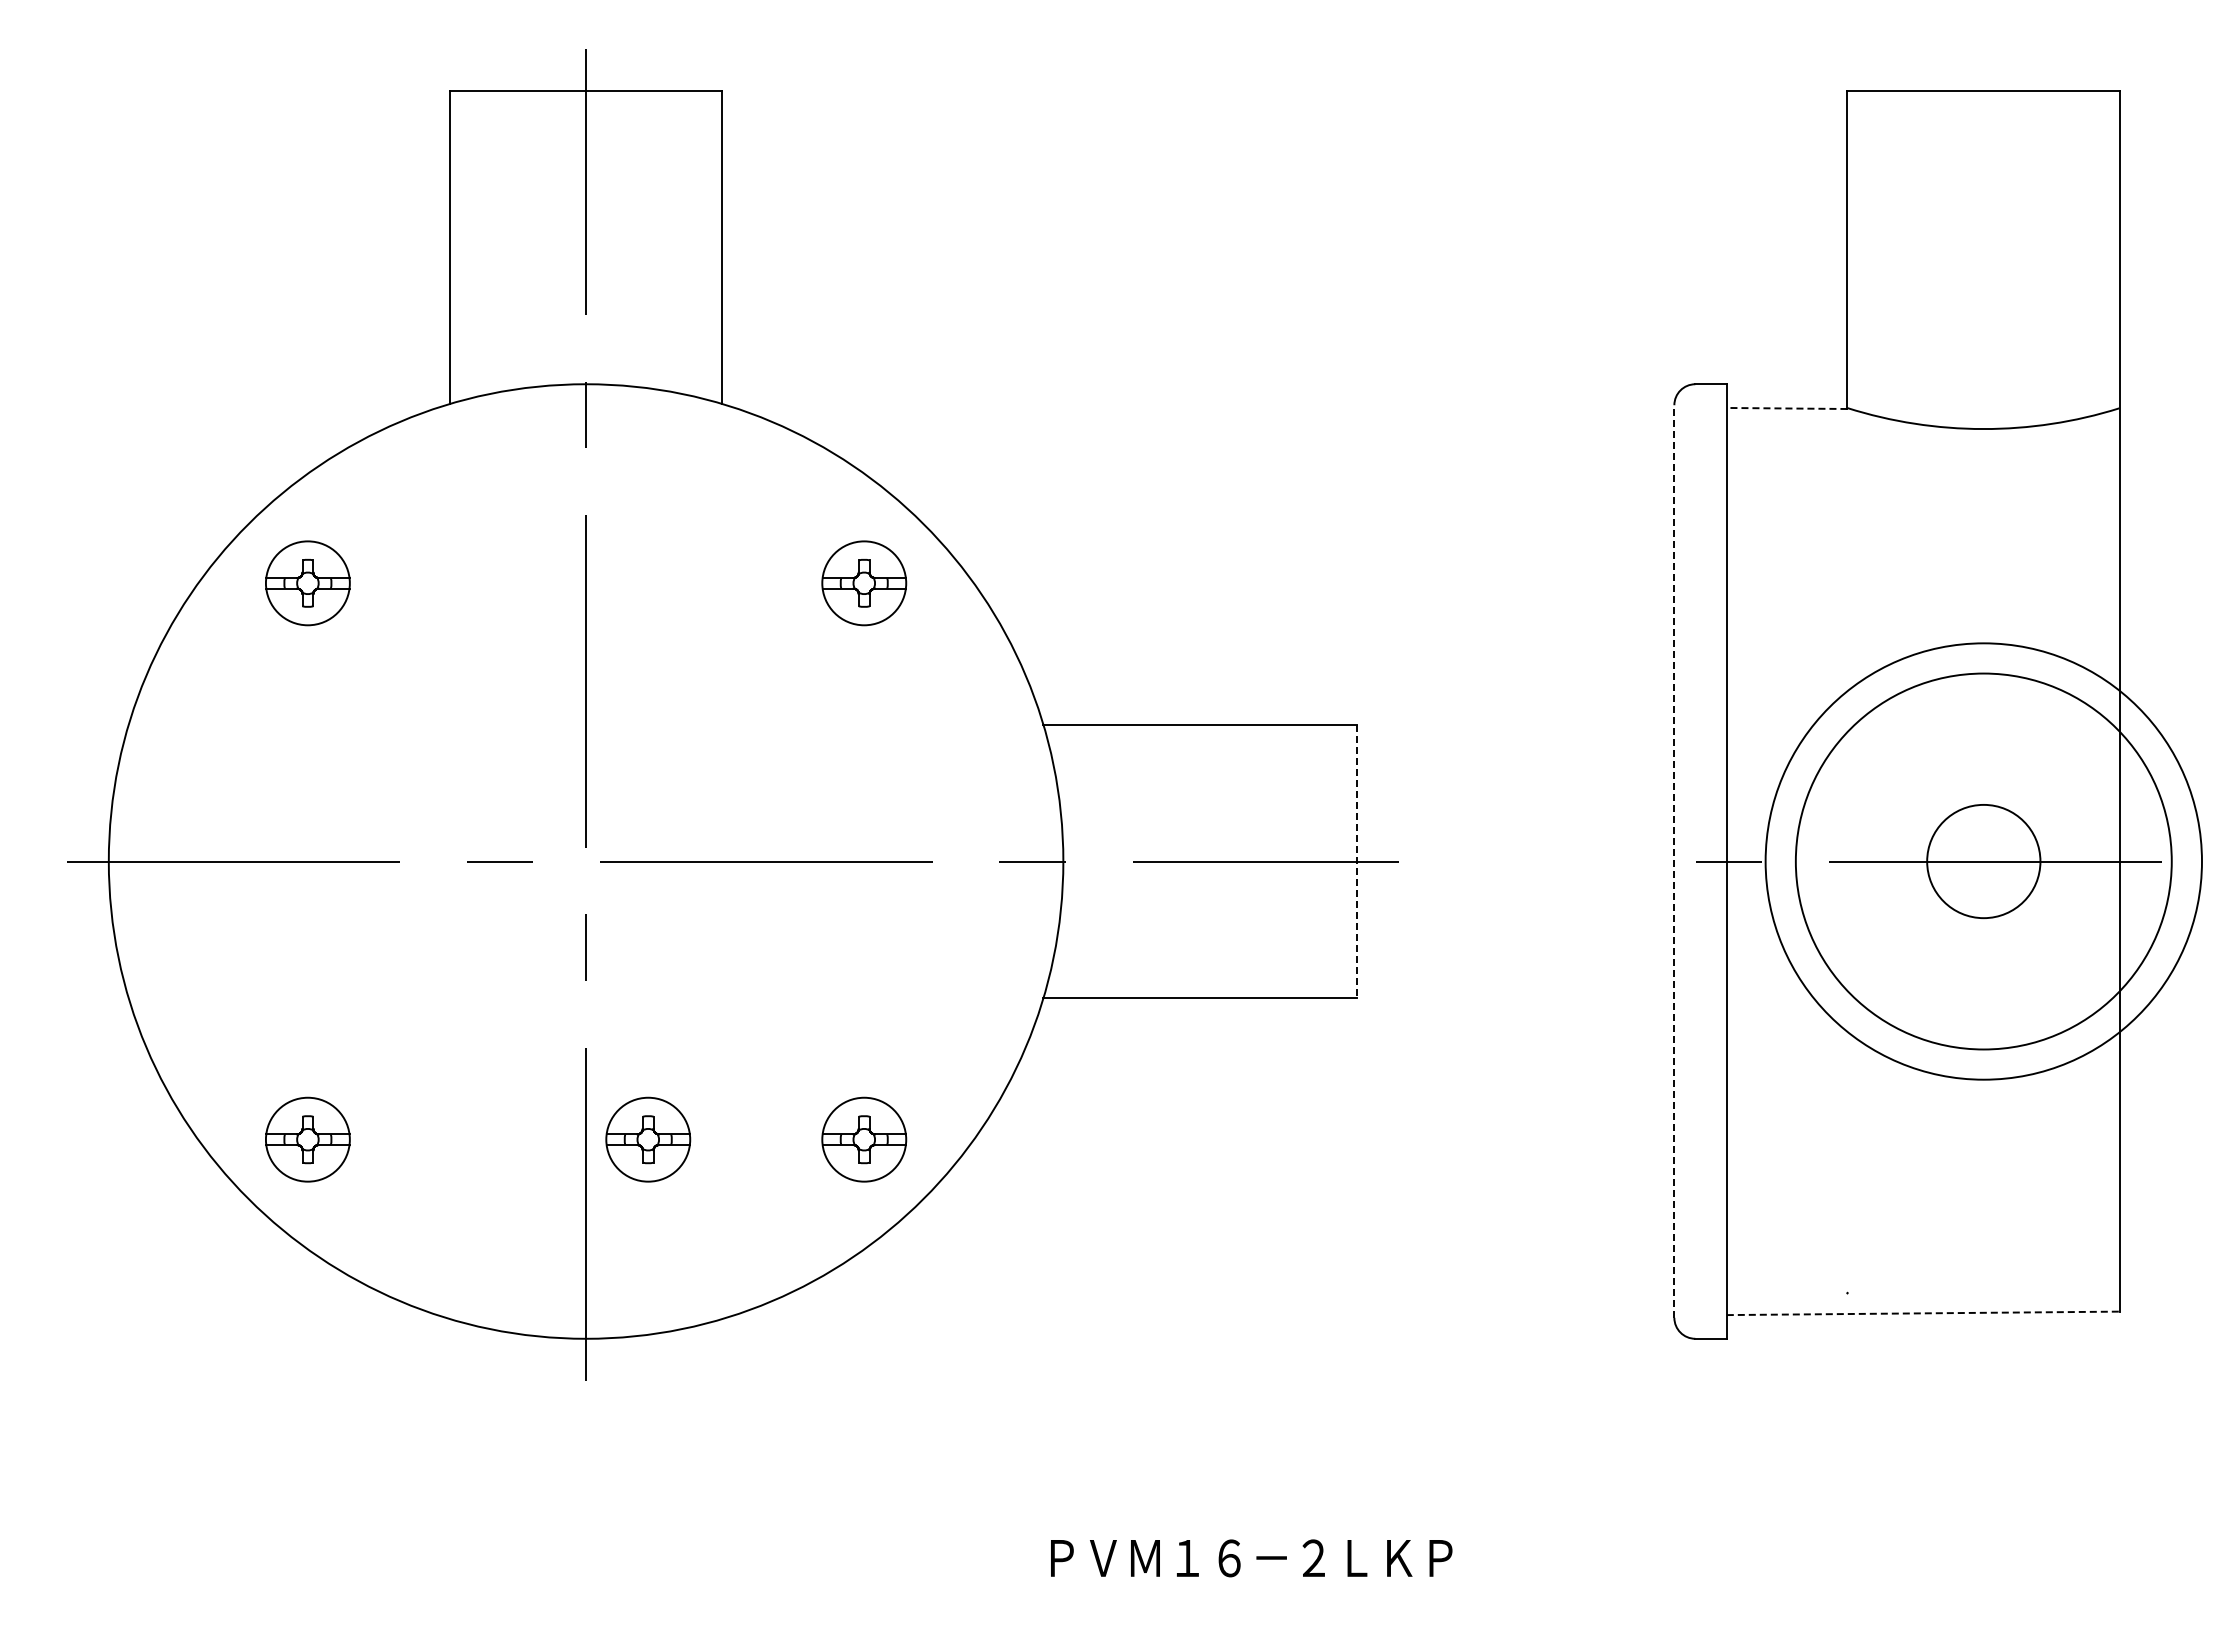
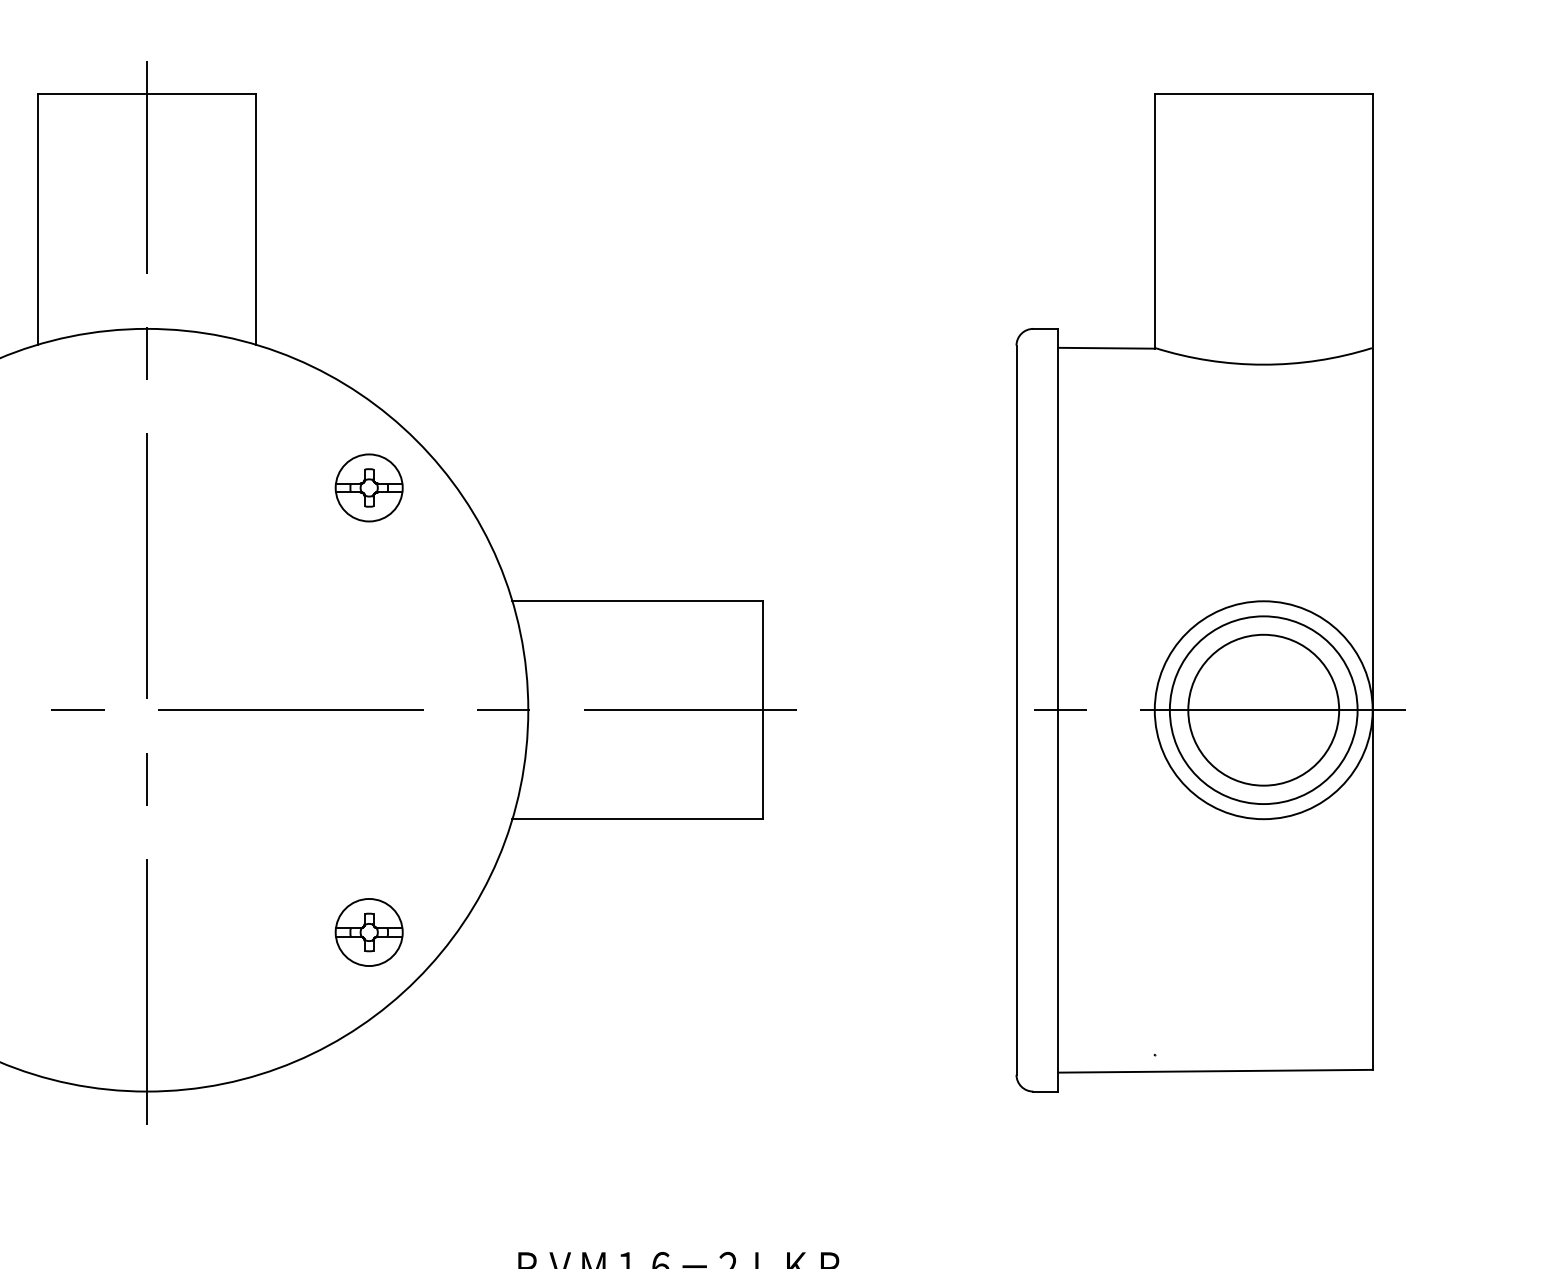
line: (1786, 408) -> (1106, 348), dashed -> solid
line: (1674, 861) -> (1016, 710), dashed -> solid
circle: (1983, 861) -> (1263, 710), size x0.62
circle: (1983, 861) -> (1263, 710), size x0.62
circle: (1983, 861) -> (1263, 710), size x1.67
line: (1357, 862) -> (763, 711), dashed -> solid
part: (648, 1139) -> (196, 932), removed
line: (1923, 1313) -> (1215, 1071), dashed -> solid

